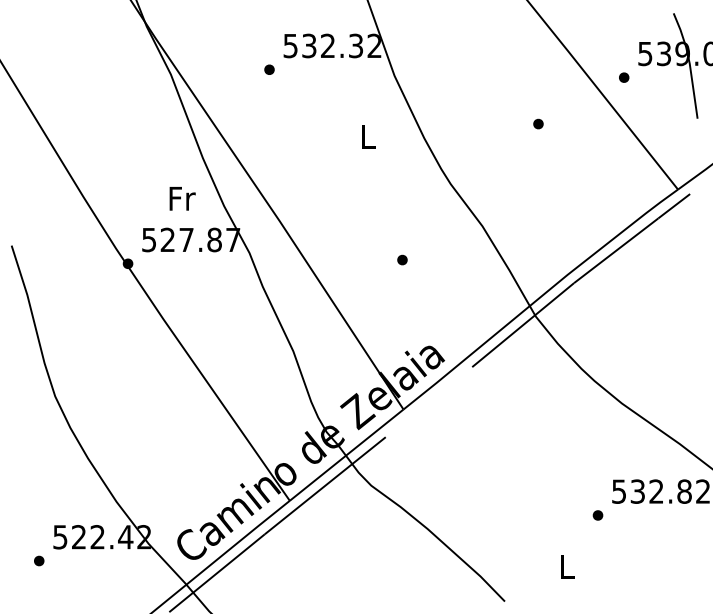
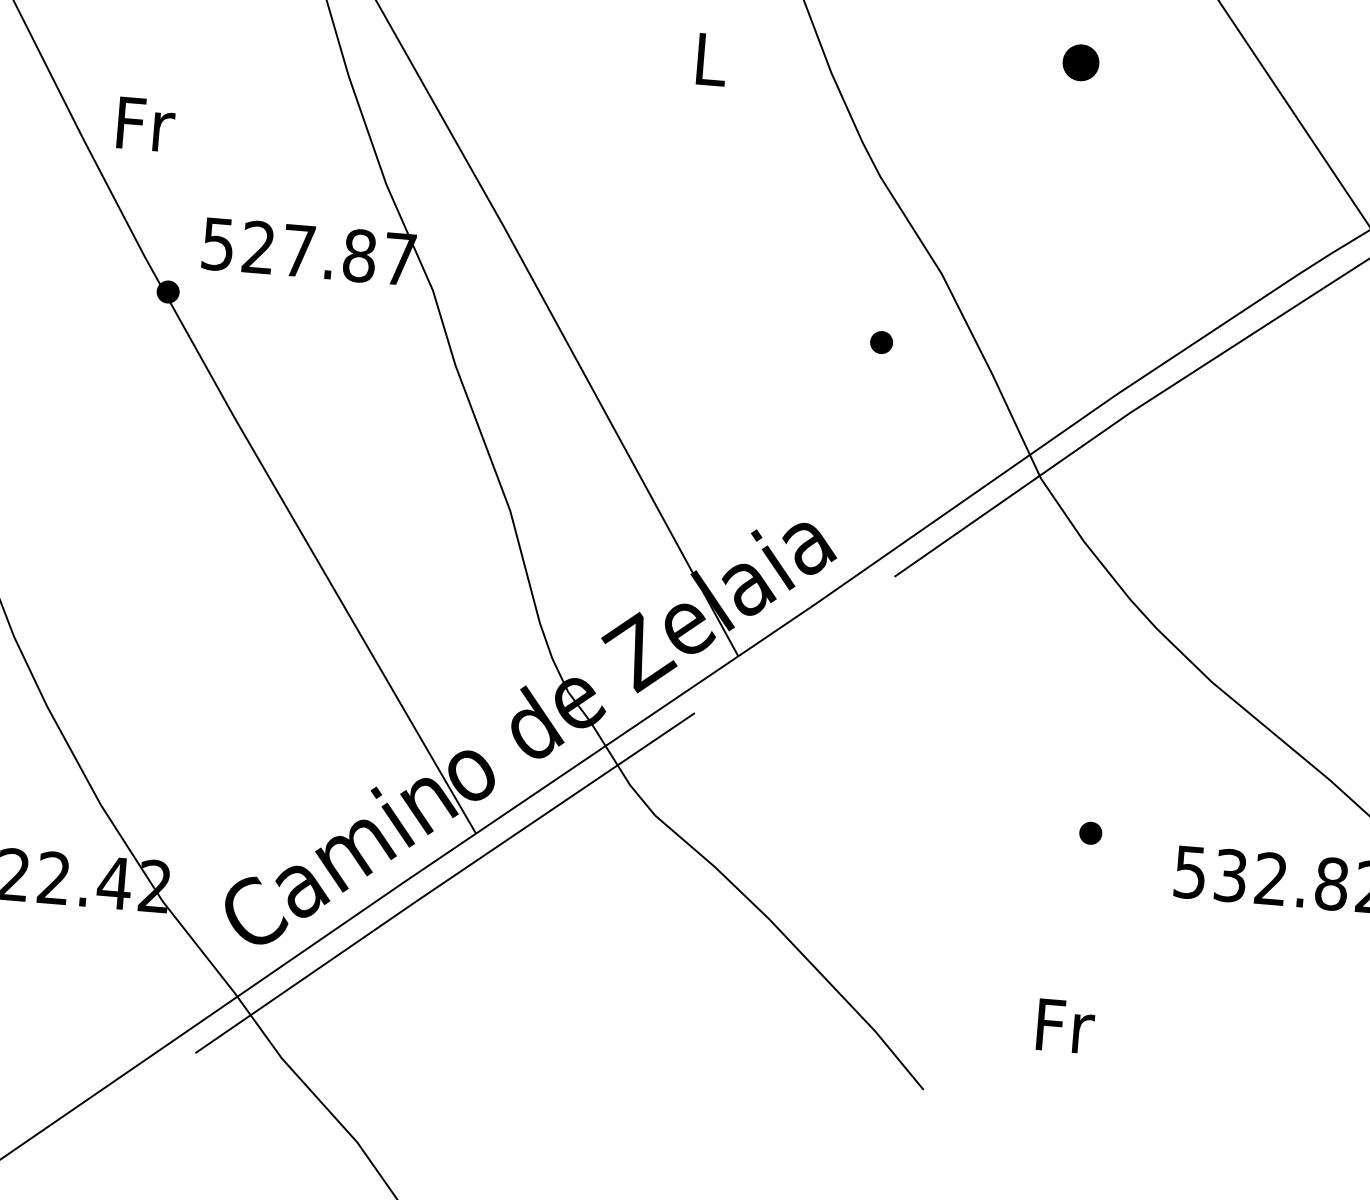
part: (538, 123) -> (1081, 61), size x1.6
text: (182, 198) -> (145, 123), moved
part: (402, 259) -> (881, 341), moved
part: (597, 515) -> (1089, 833), moved
text: (567, 566) -> (1065, 1025), L -> Fr

